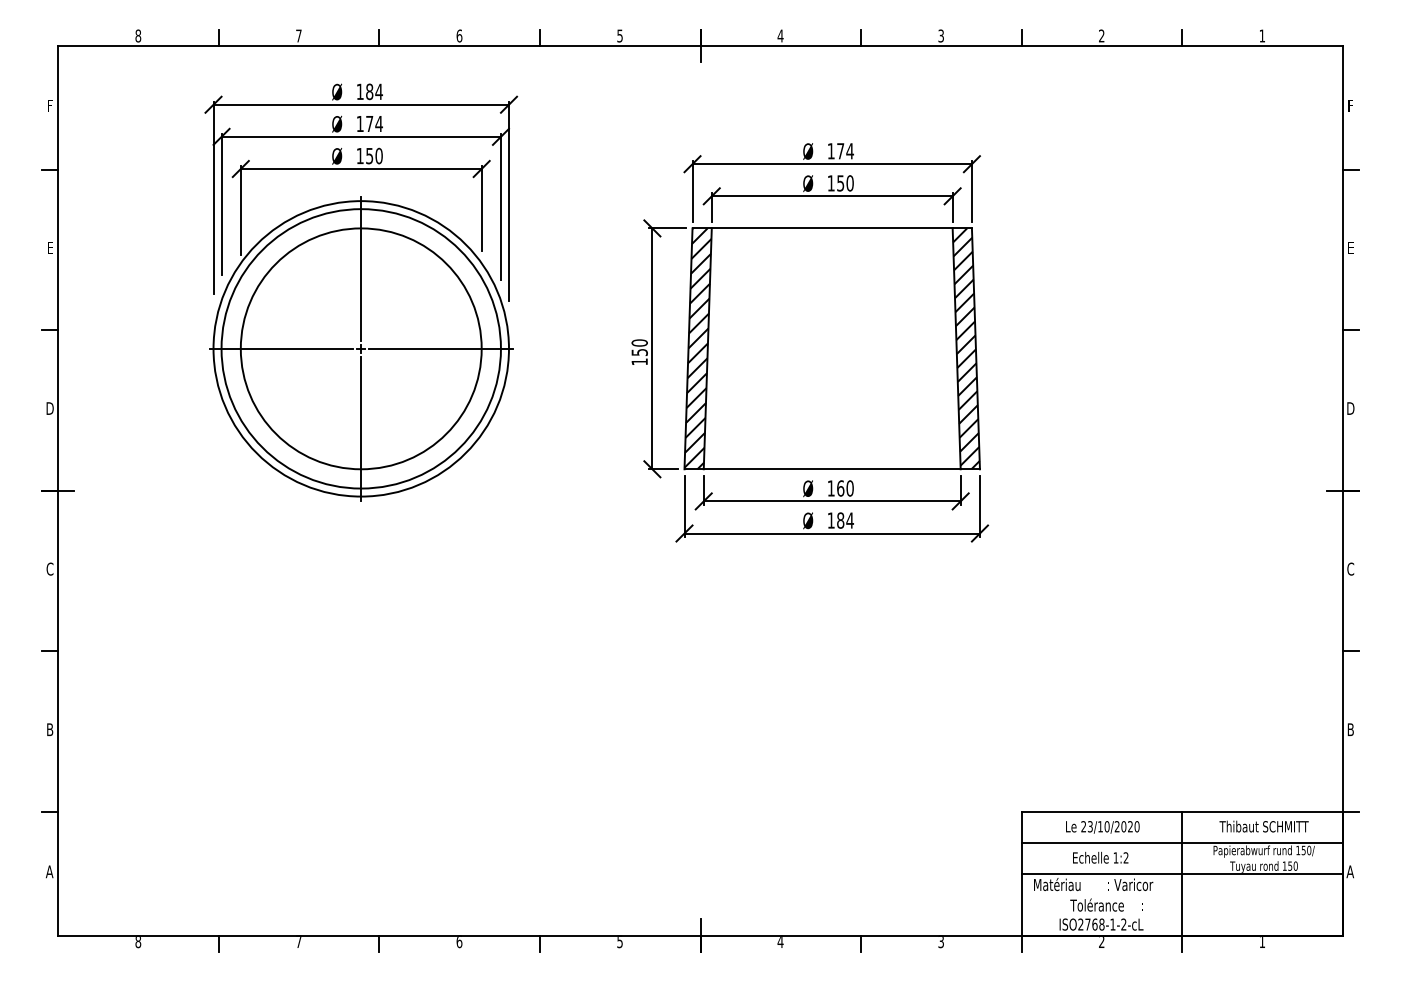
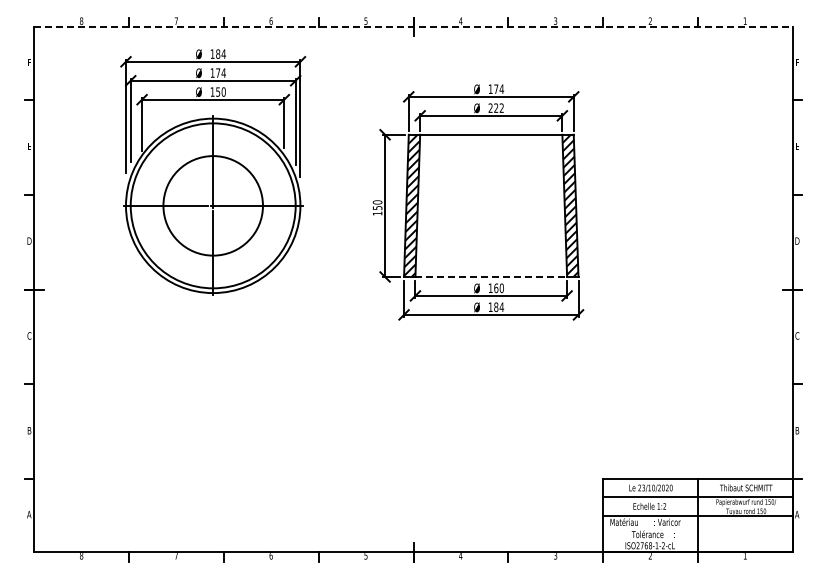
line: (700, 46) -> (413, 27), solid -> dashed
text: (839, 182) -> (495, 107), 150 -> 222
circle: (361, 348) -> (213, 205), size x0.7
line: (832, 468) -> (491, 276), solid -> dashed

